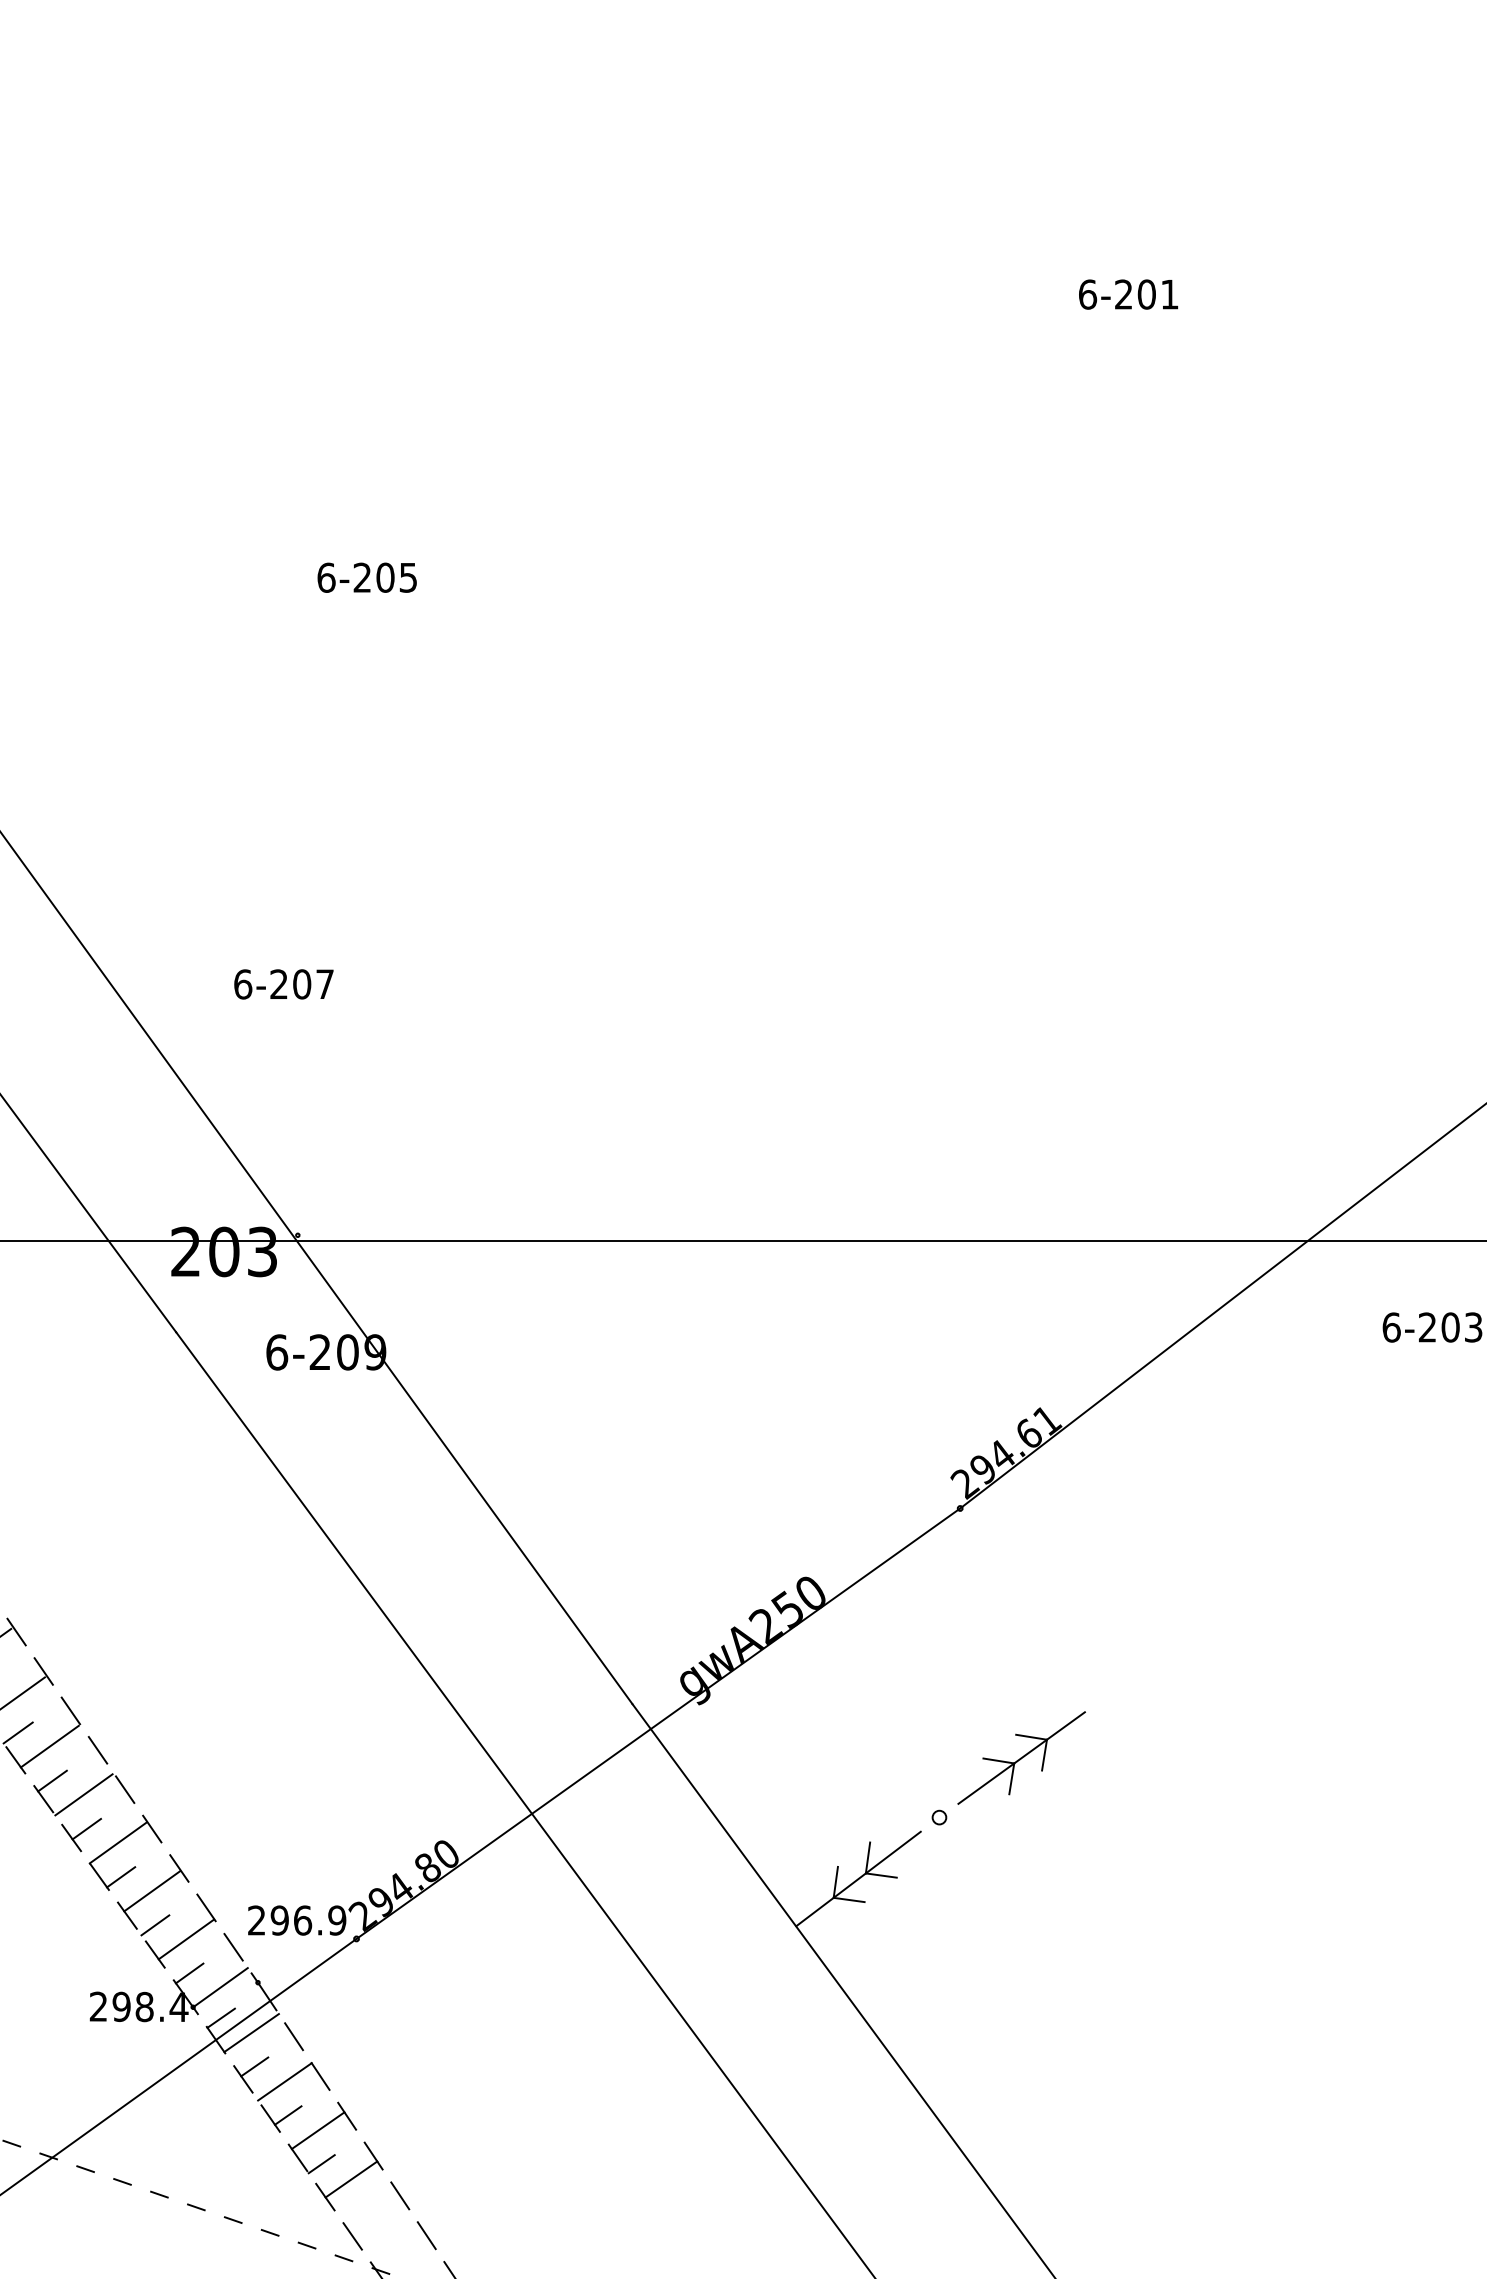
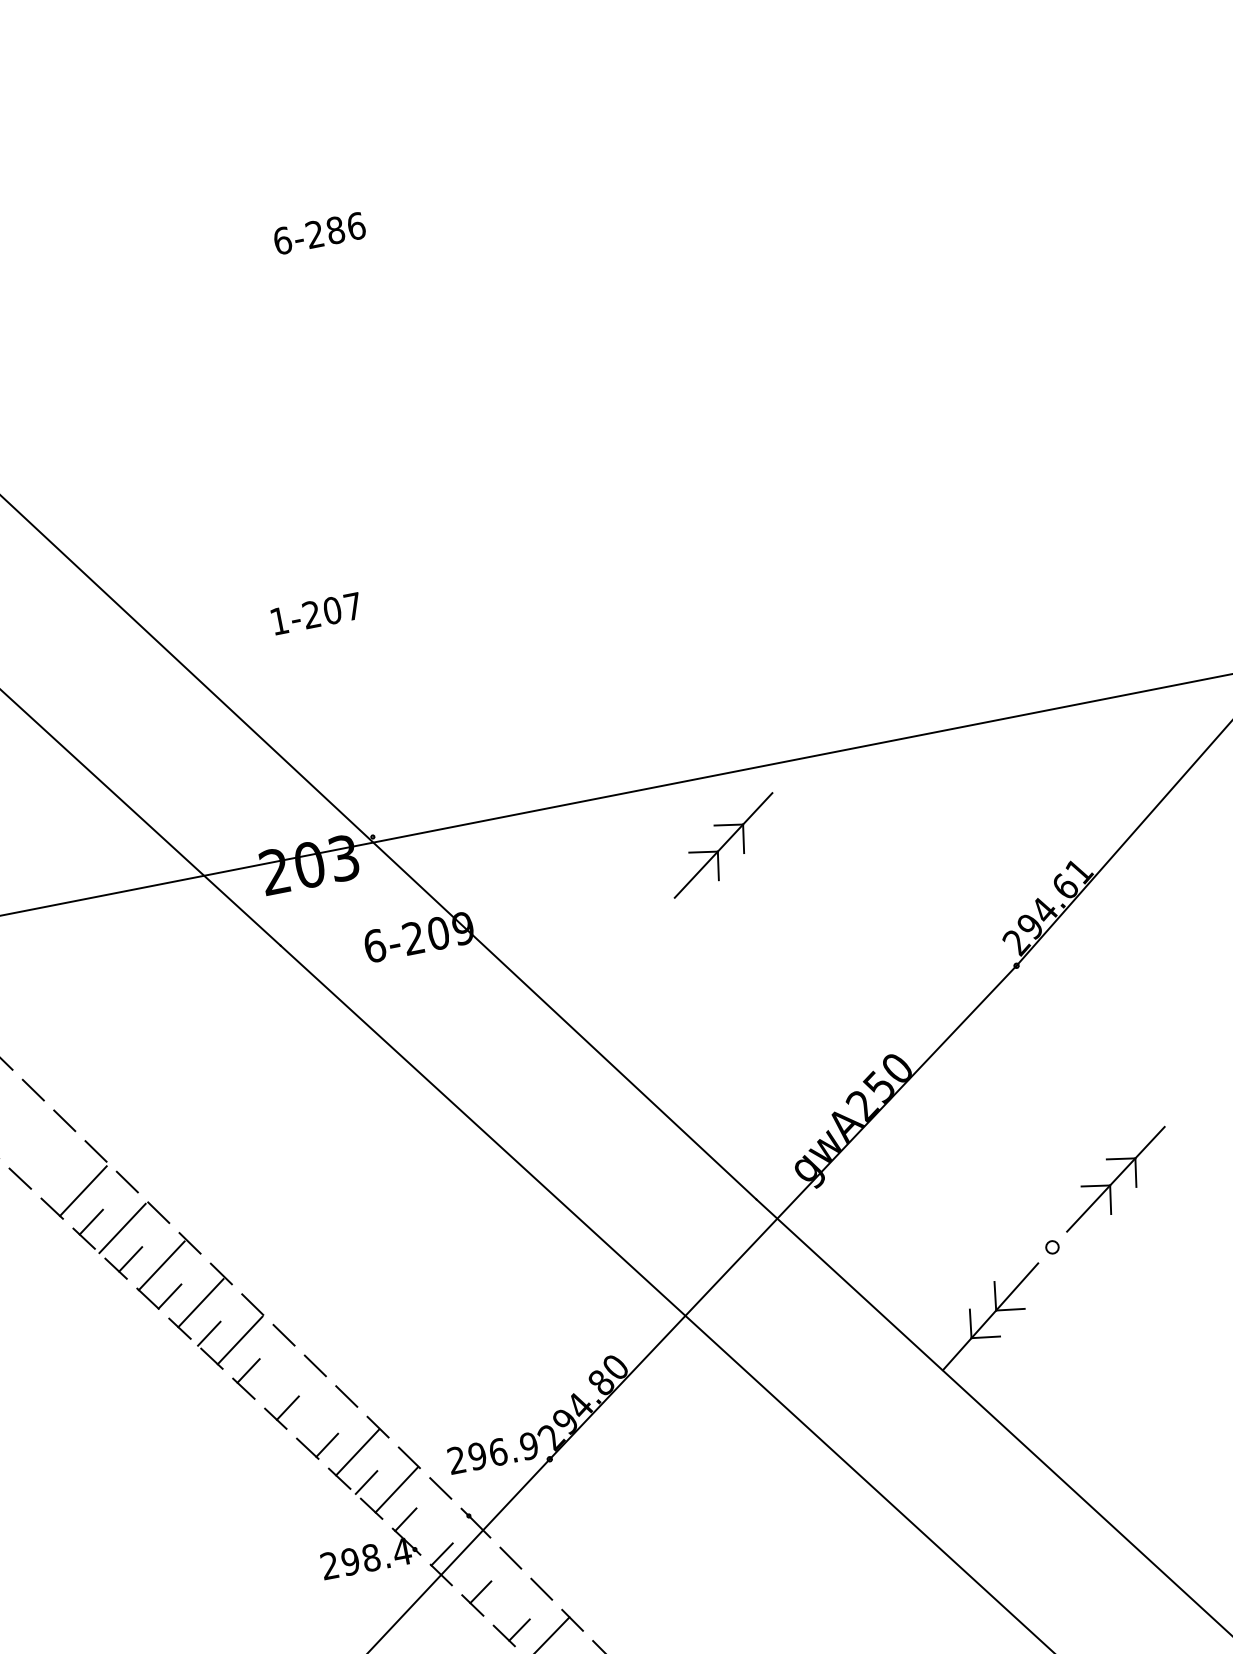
text: (396, 577) -> (345, 228), 6-205 -> 6-286
text: (243, 984) -> (279, 621), 6-207 -> 1-207
part: (671, 1317) -> (723, 845), added
line: (83, 1794) -> (278, 1377), removed
line: (117, 1842) -> (317, 1414), removed
line: (220, 1987) -> (436, 1526), removed
line: (251, 2033) -> (472, 1562), removed
line: (284, 2081) -> (510, 1600), removed

